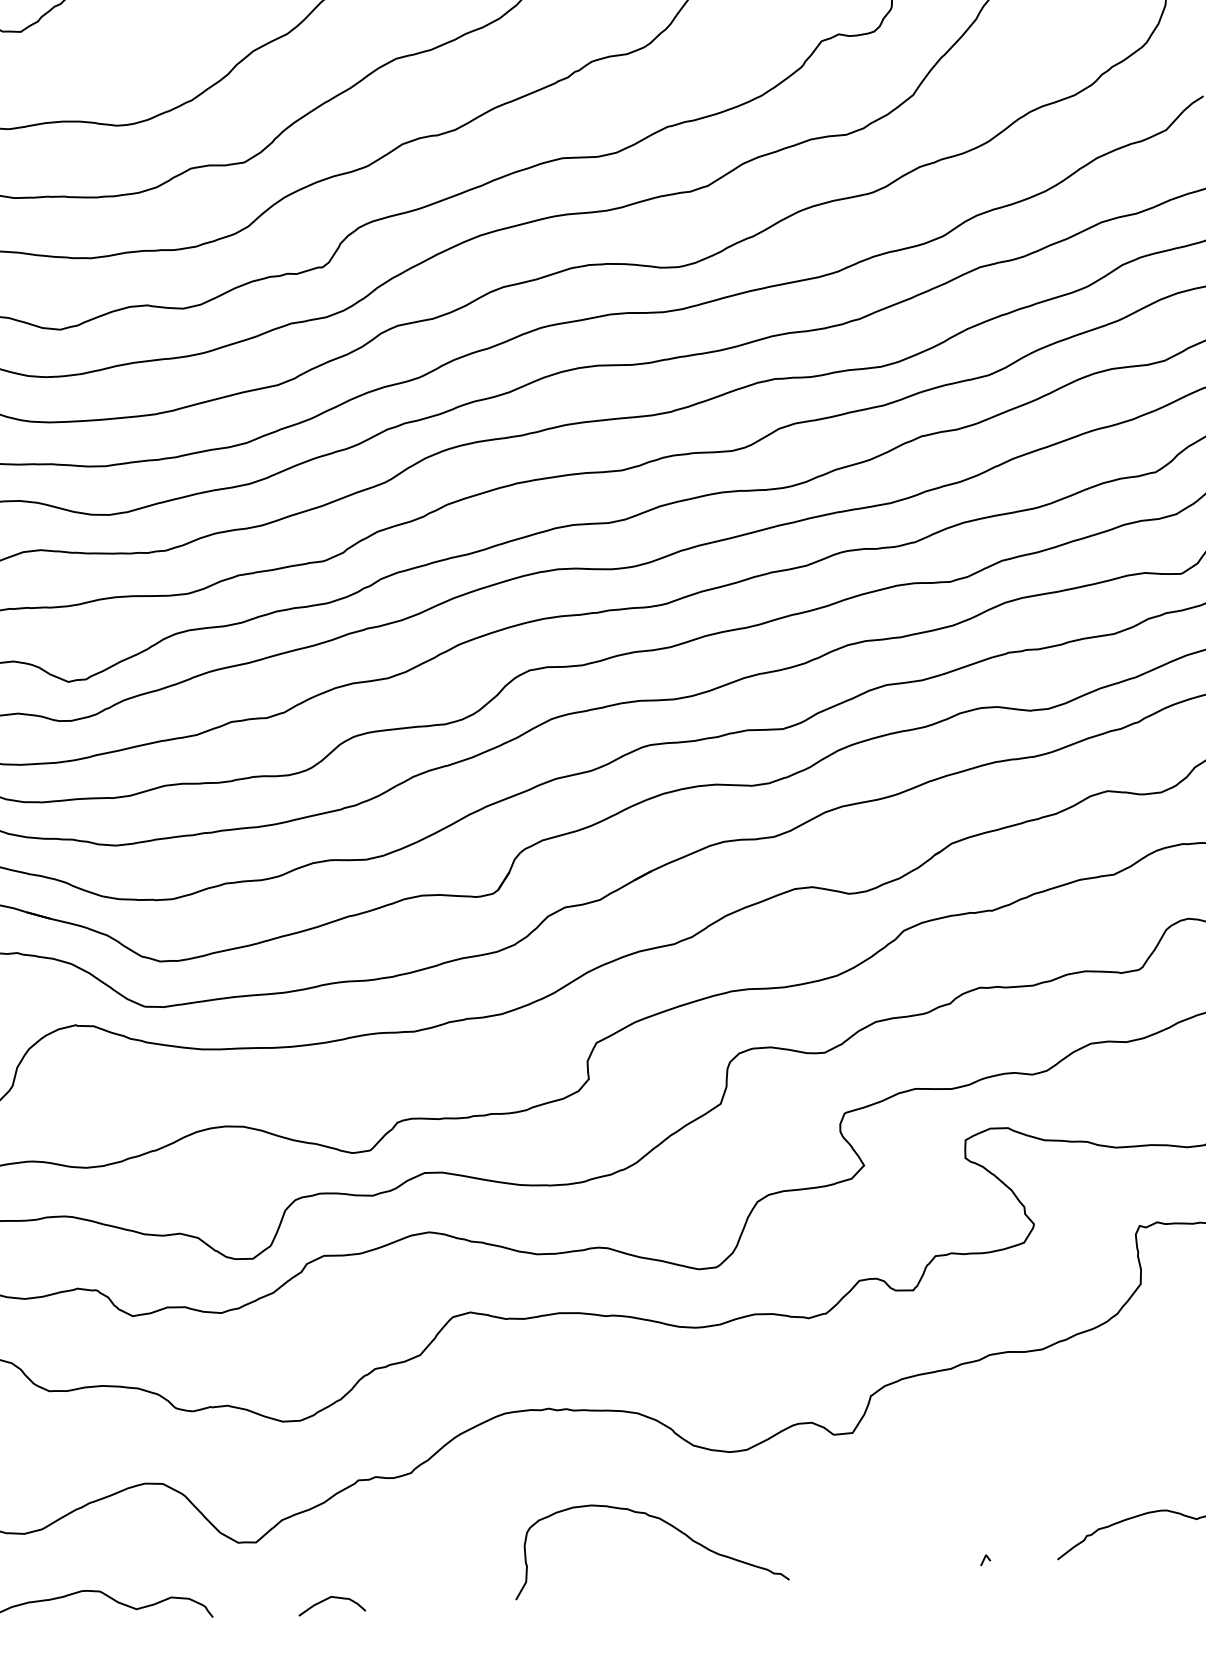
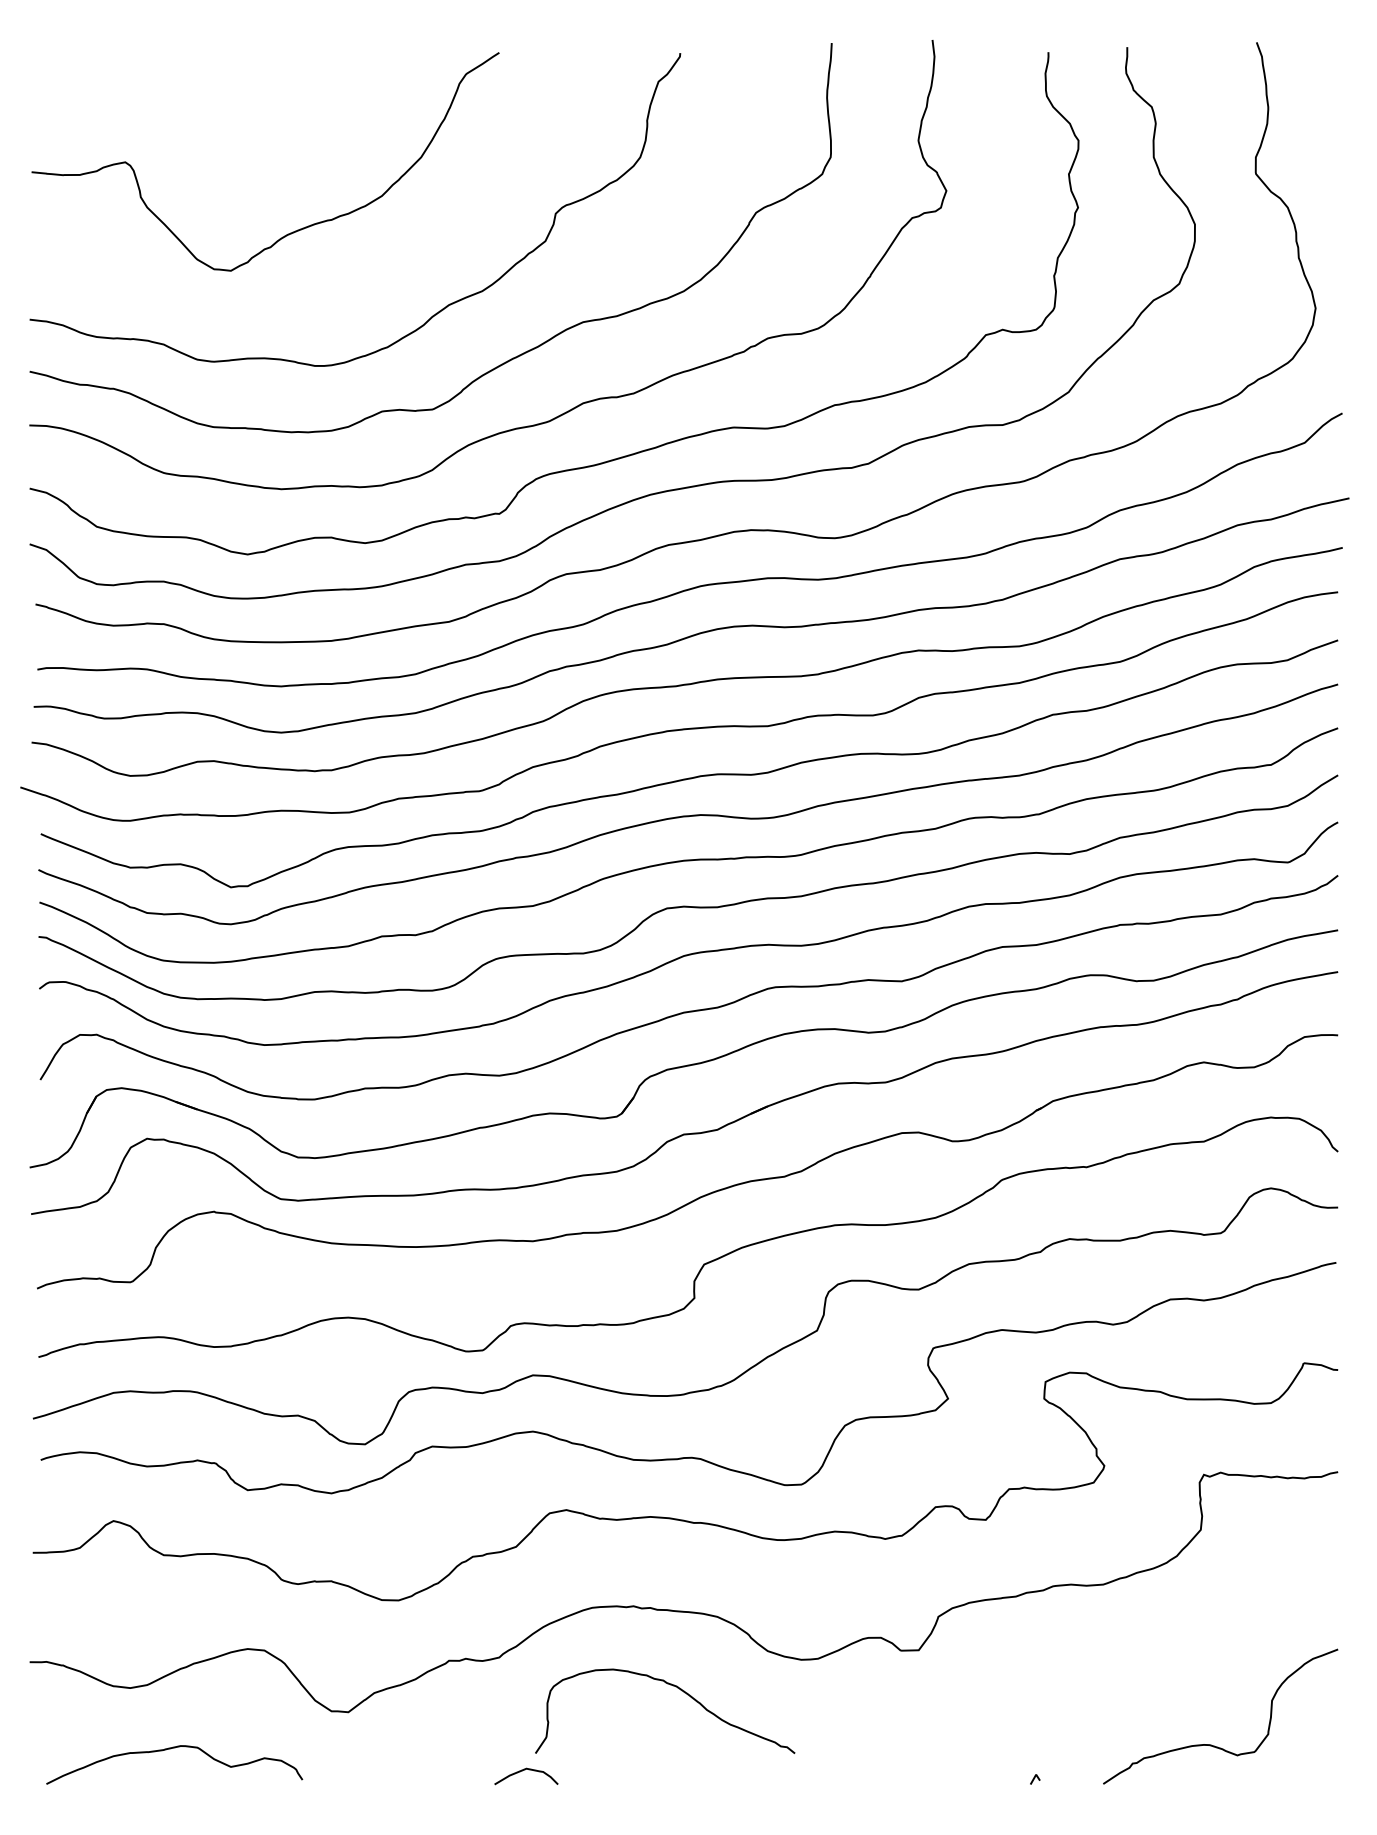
curve: (663, 1522) -> (680, 1690), moved
curve: (330, 1598) -> (525, 1770), moved

